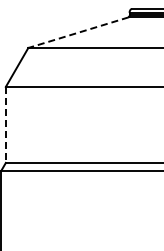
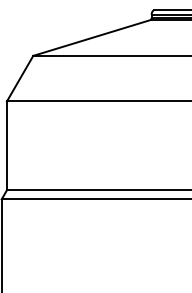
line: (78, 32) -> (91, 37), dashed -> solid
line: (5, 124) -> (6, 145), dashed -> solid

